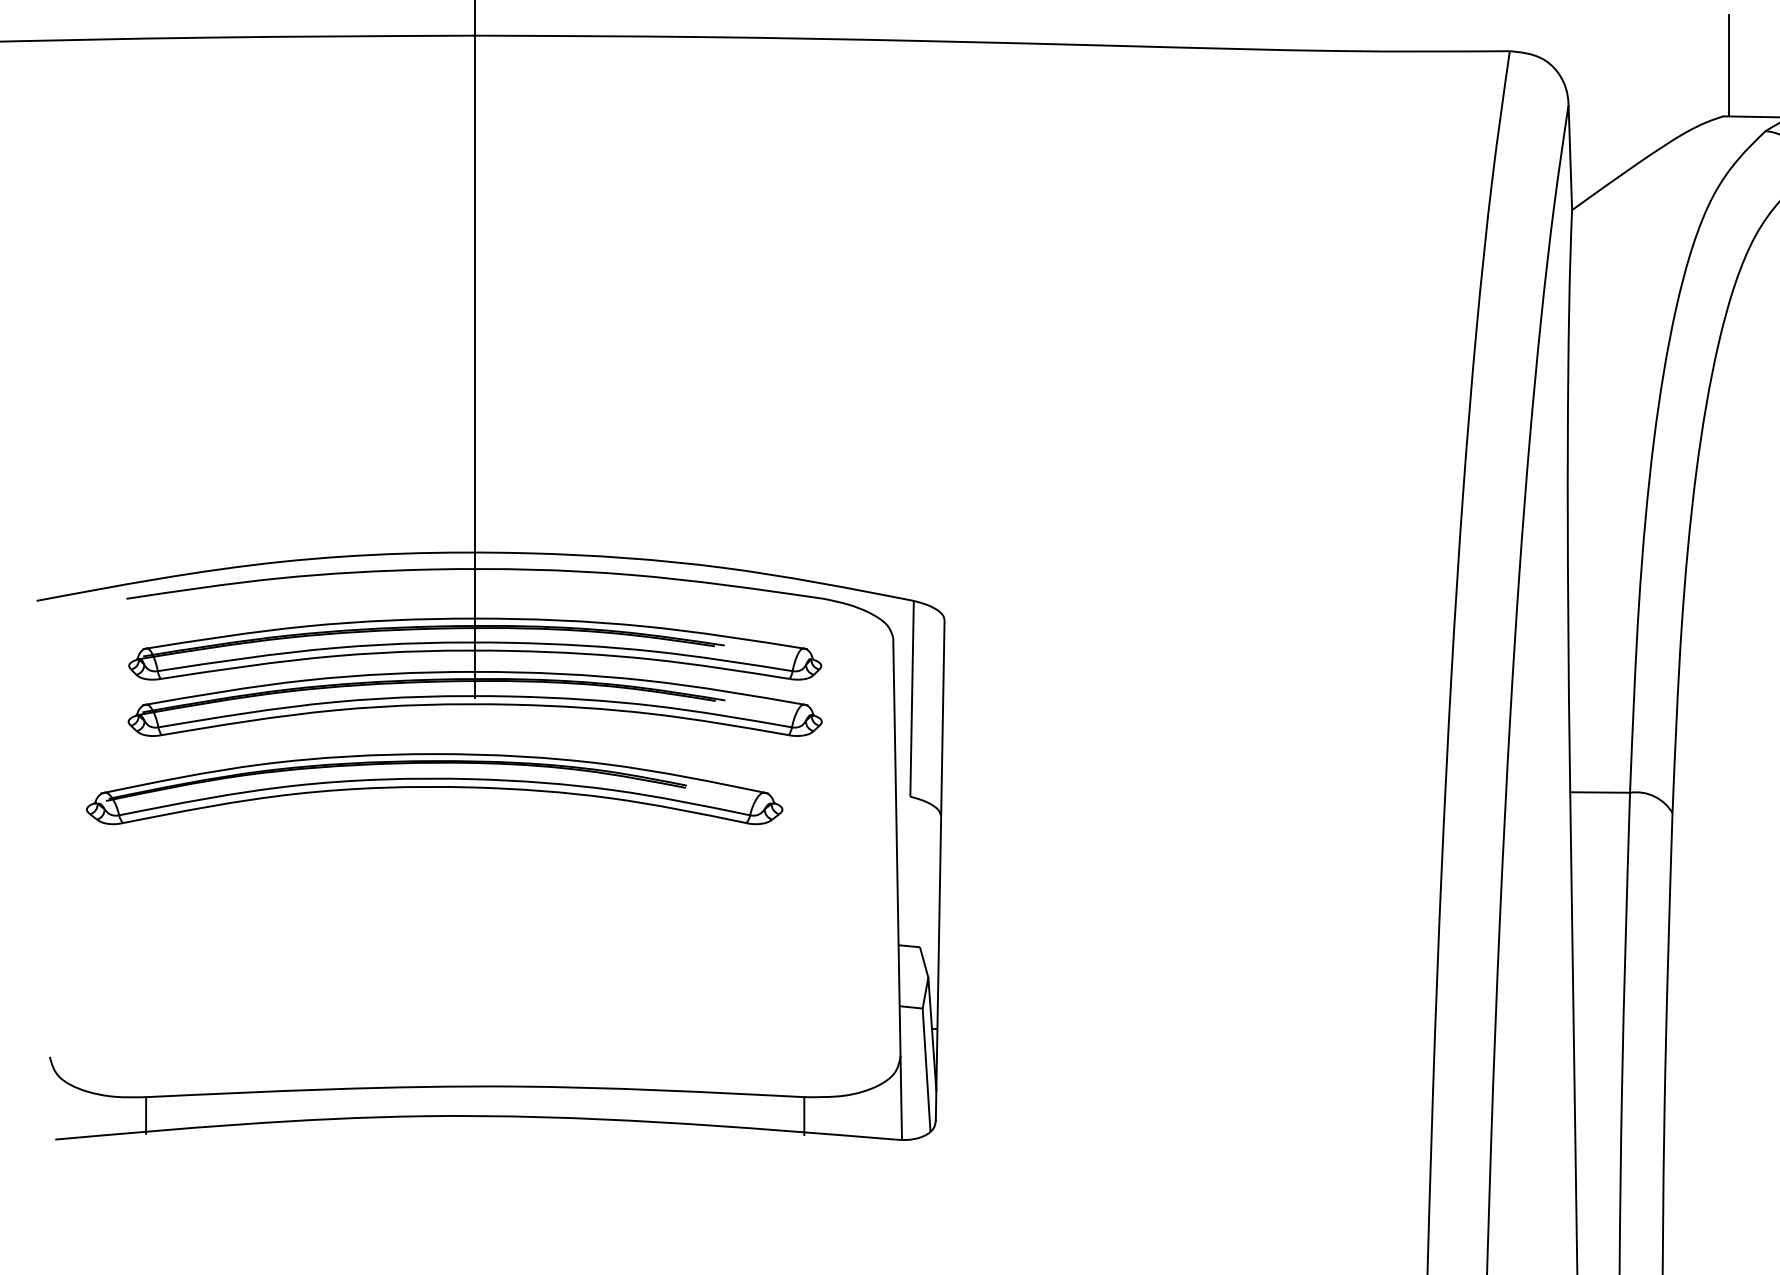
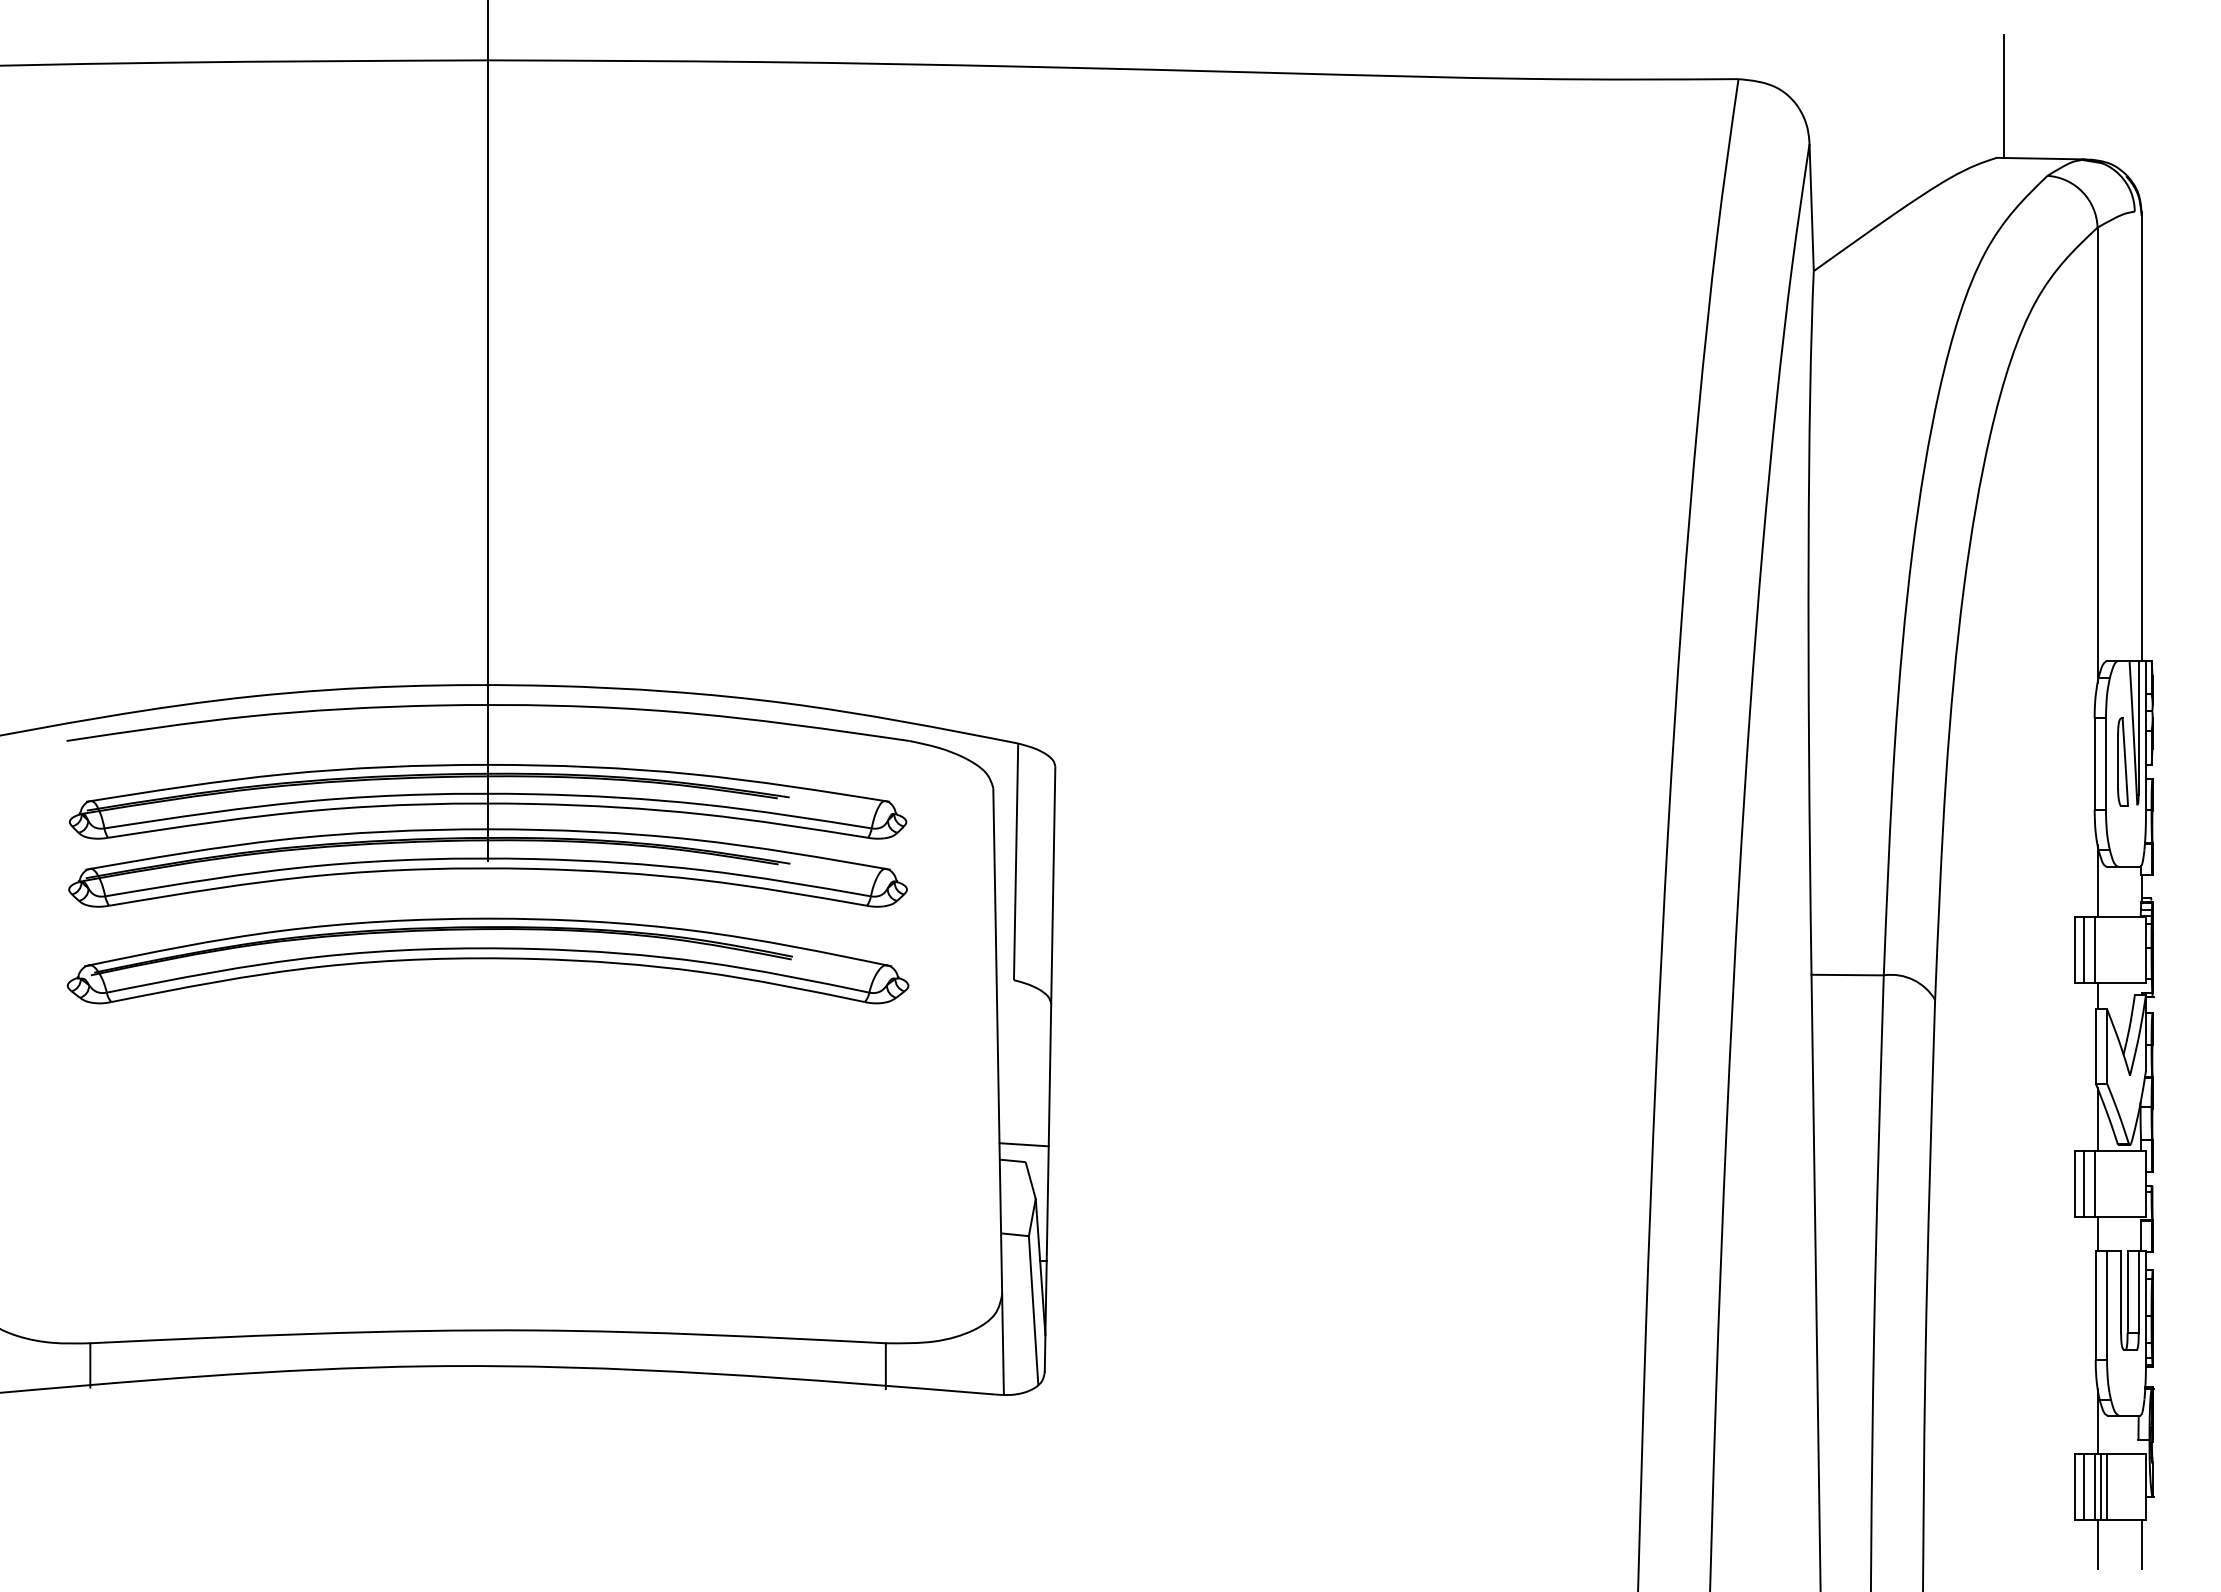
part: (434, 788) -> (487, 960), moved
line: (918, 932) -> (1023, 1144), added

